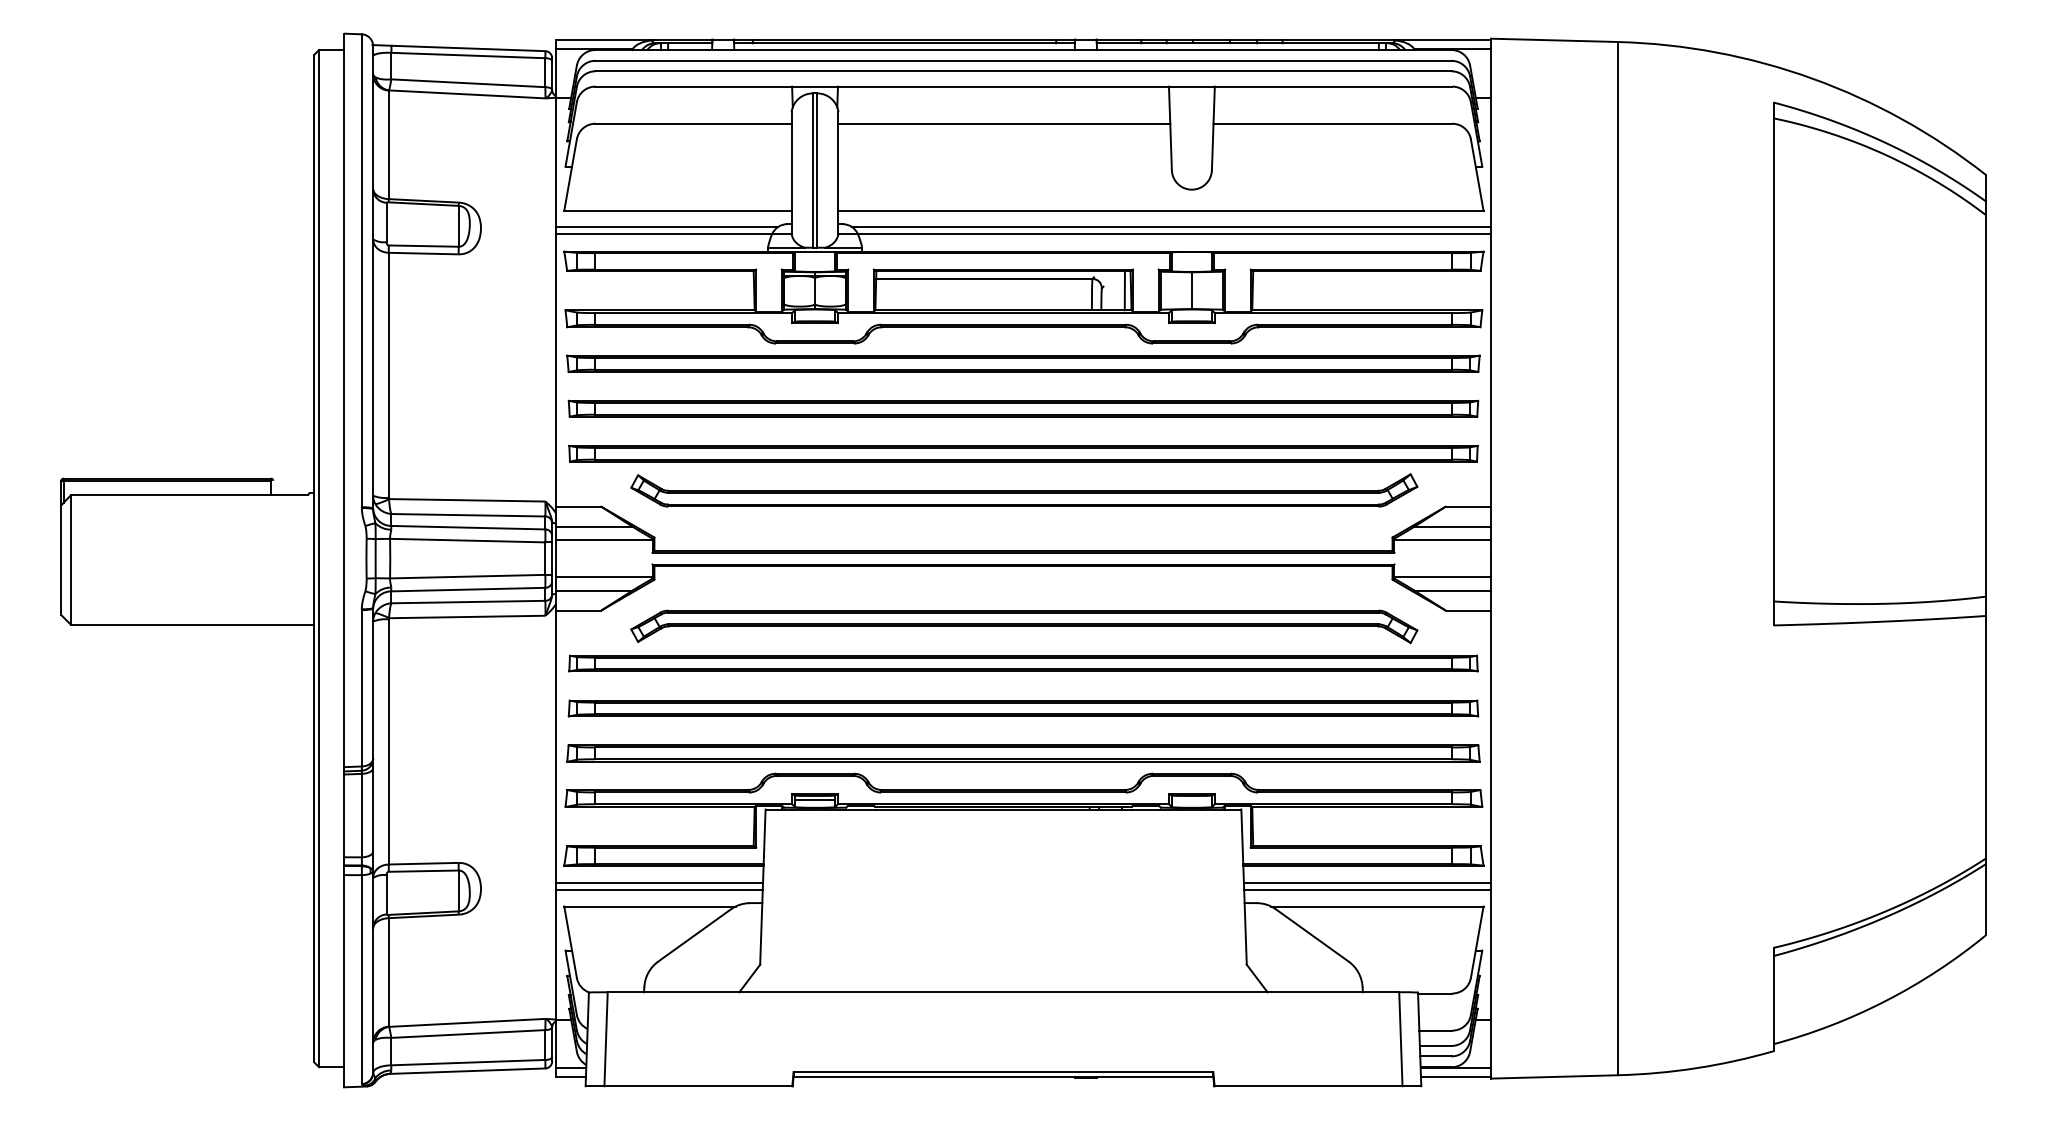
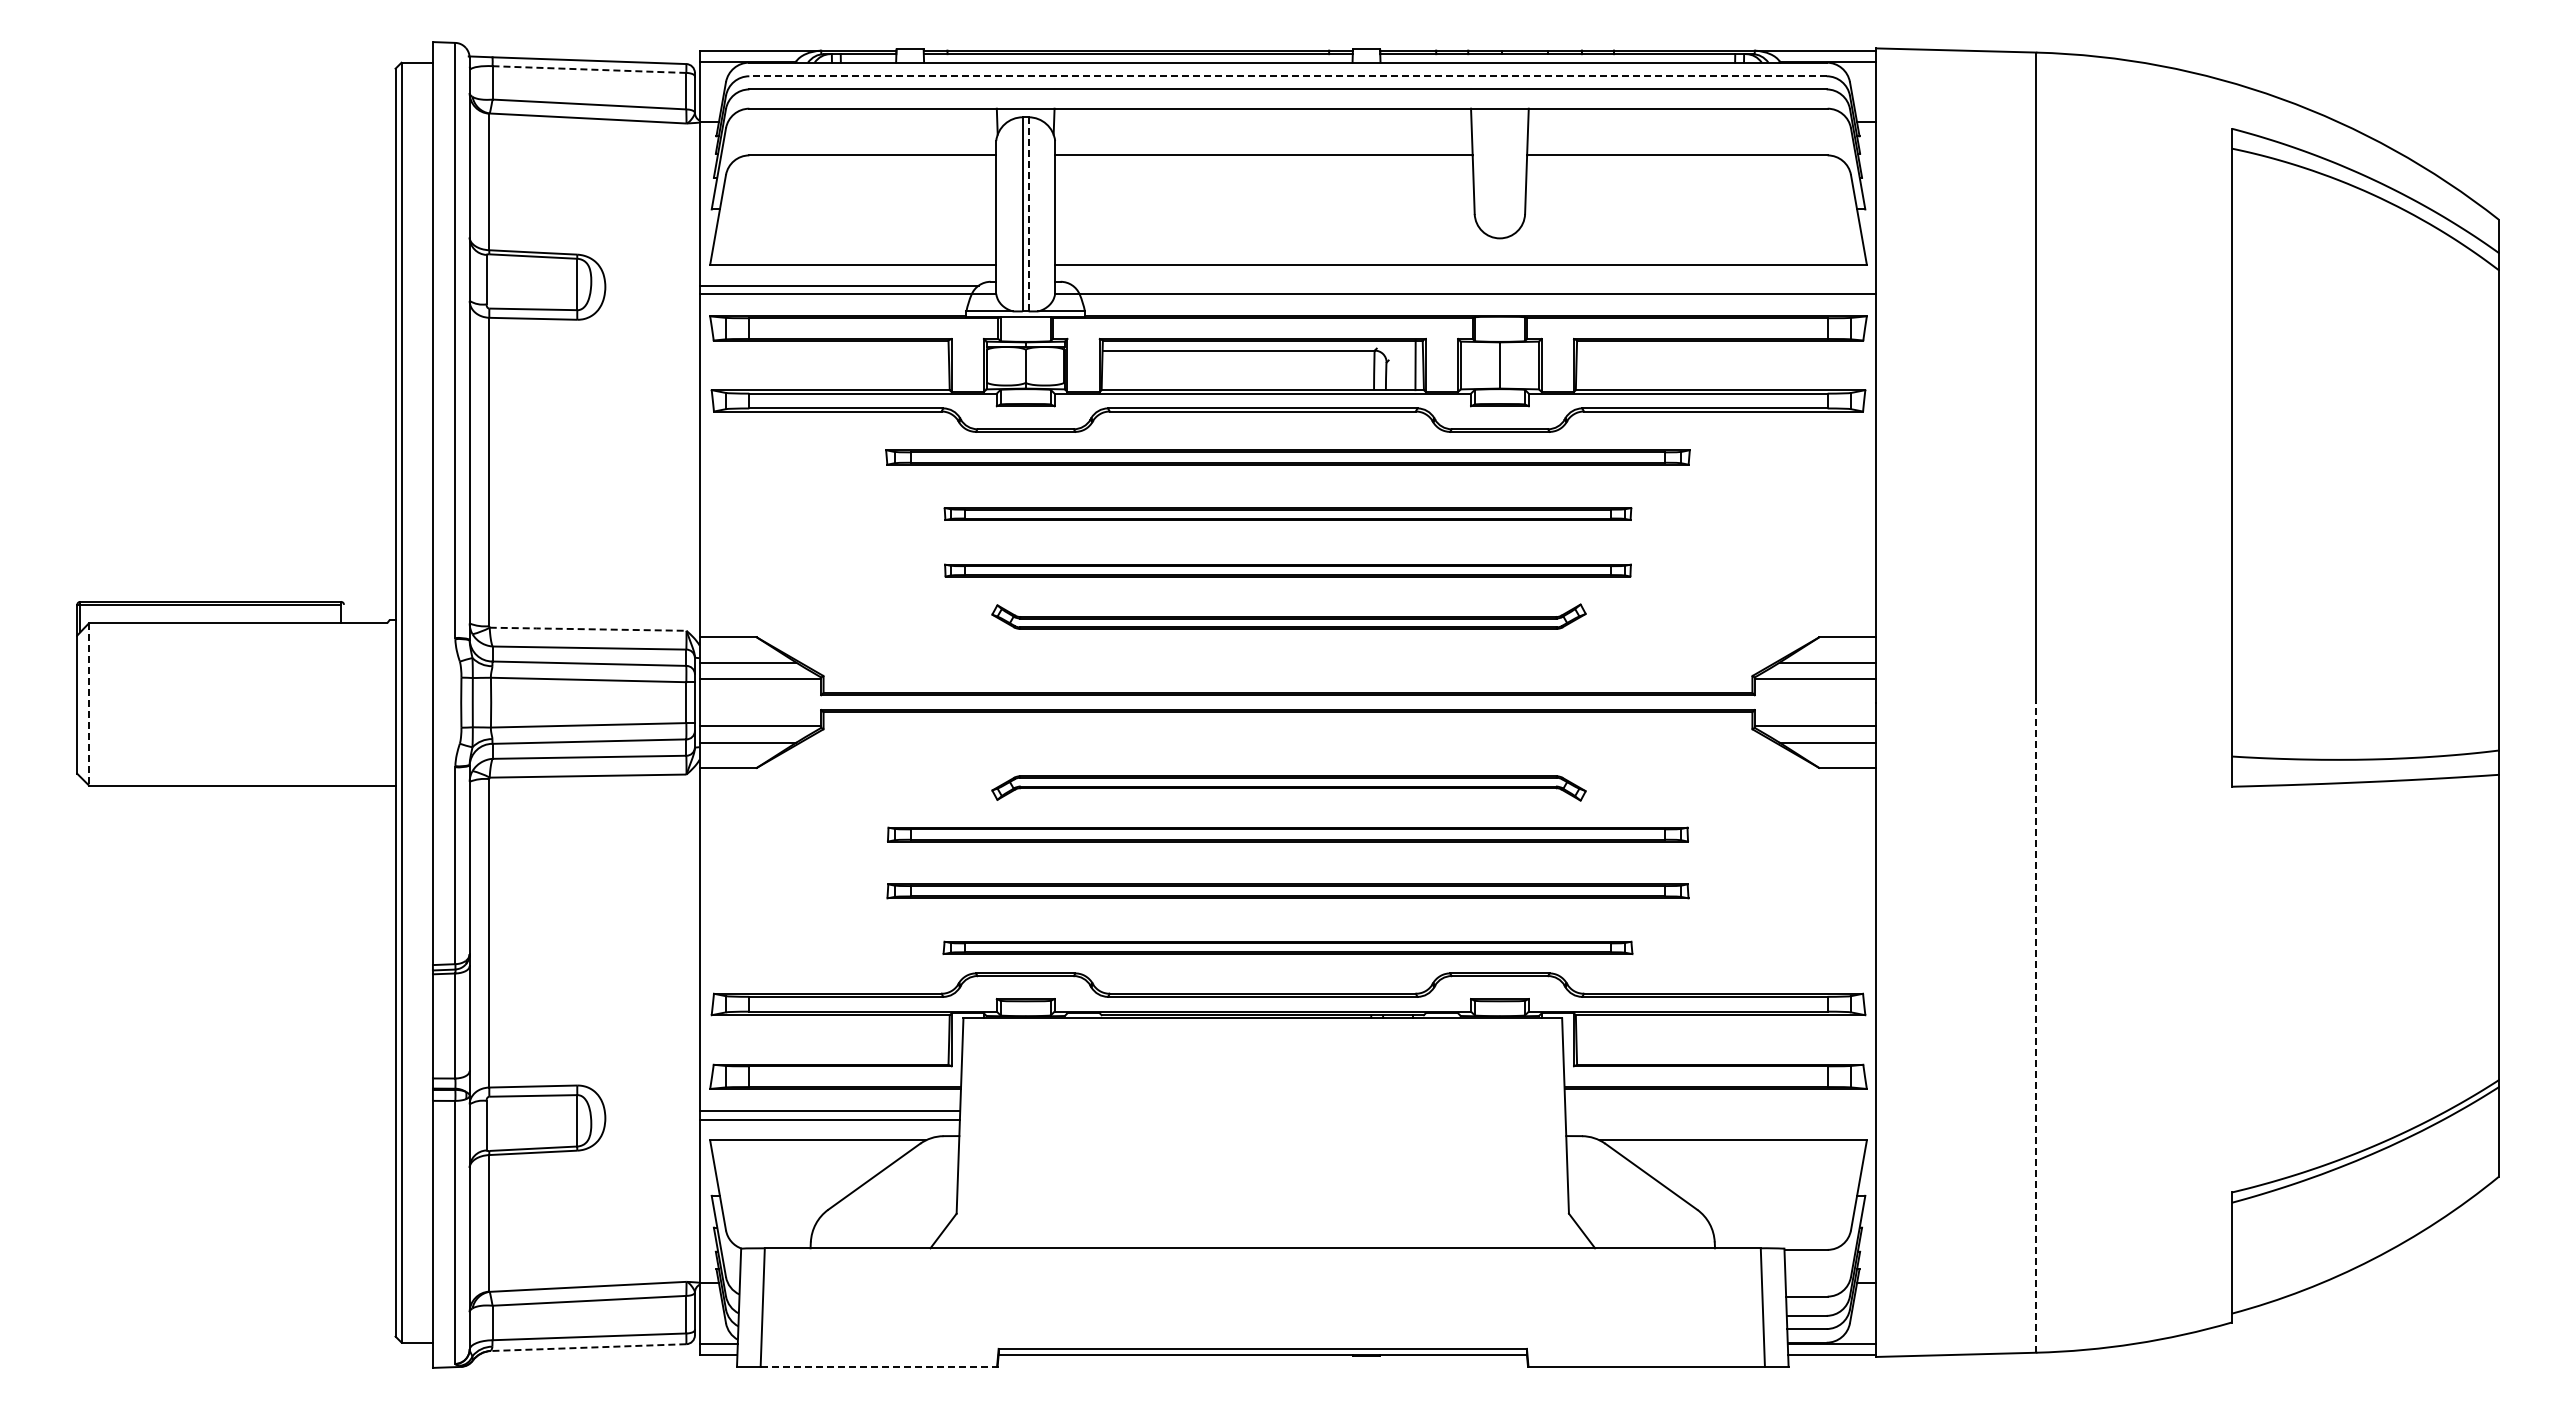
line: (468, 55) -> (589, 69), solid -> dashed
line: (1023, 61) -> (1287, 76), solid -> dashed
line: (817, 169) -> (1028, 213), solid -> dashed
line: (1171, 227) -> (1474, 285), removed
part: (1023, 363) -> (1287, 457), size x0.7
part: (1023, 408) -> (1287, 513), size x0.6
part: (1023, 453) -> (1287, 570), size x0.6
part: (1023, 490) -> (1288, 616), size x0.6
line: (466, 500) -> (587, 629), solid -> dashed
line: (71, 560) -> (89, 704), solid -> dashed
part: (1023, 626) -> (1288, 788), size x0.6
part: (1023, 663) -> (1287, 834), size x0.7
part: (1023, 708) -> (1287, 891), size x0.7
part: (1023, 753) -> (1287, 947), size x0.6
line: (814, 800) -> (1025, 1006), removed
line: (1618, 816) -> (2036, 1027), solid -> dashed
line: (1367, 883) -> (1720, 1111), removed
line: (1367, 889) -> (1720, 1119), removed
line: (467, 1071) -> (588, 1347), solid -> dashed
line: (698, 1086) -> (879, 1366), solid -> dashed

